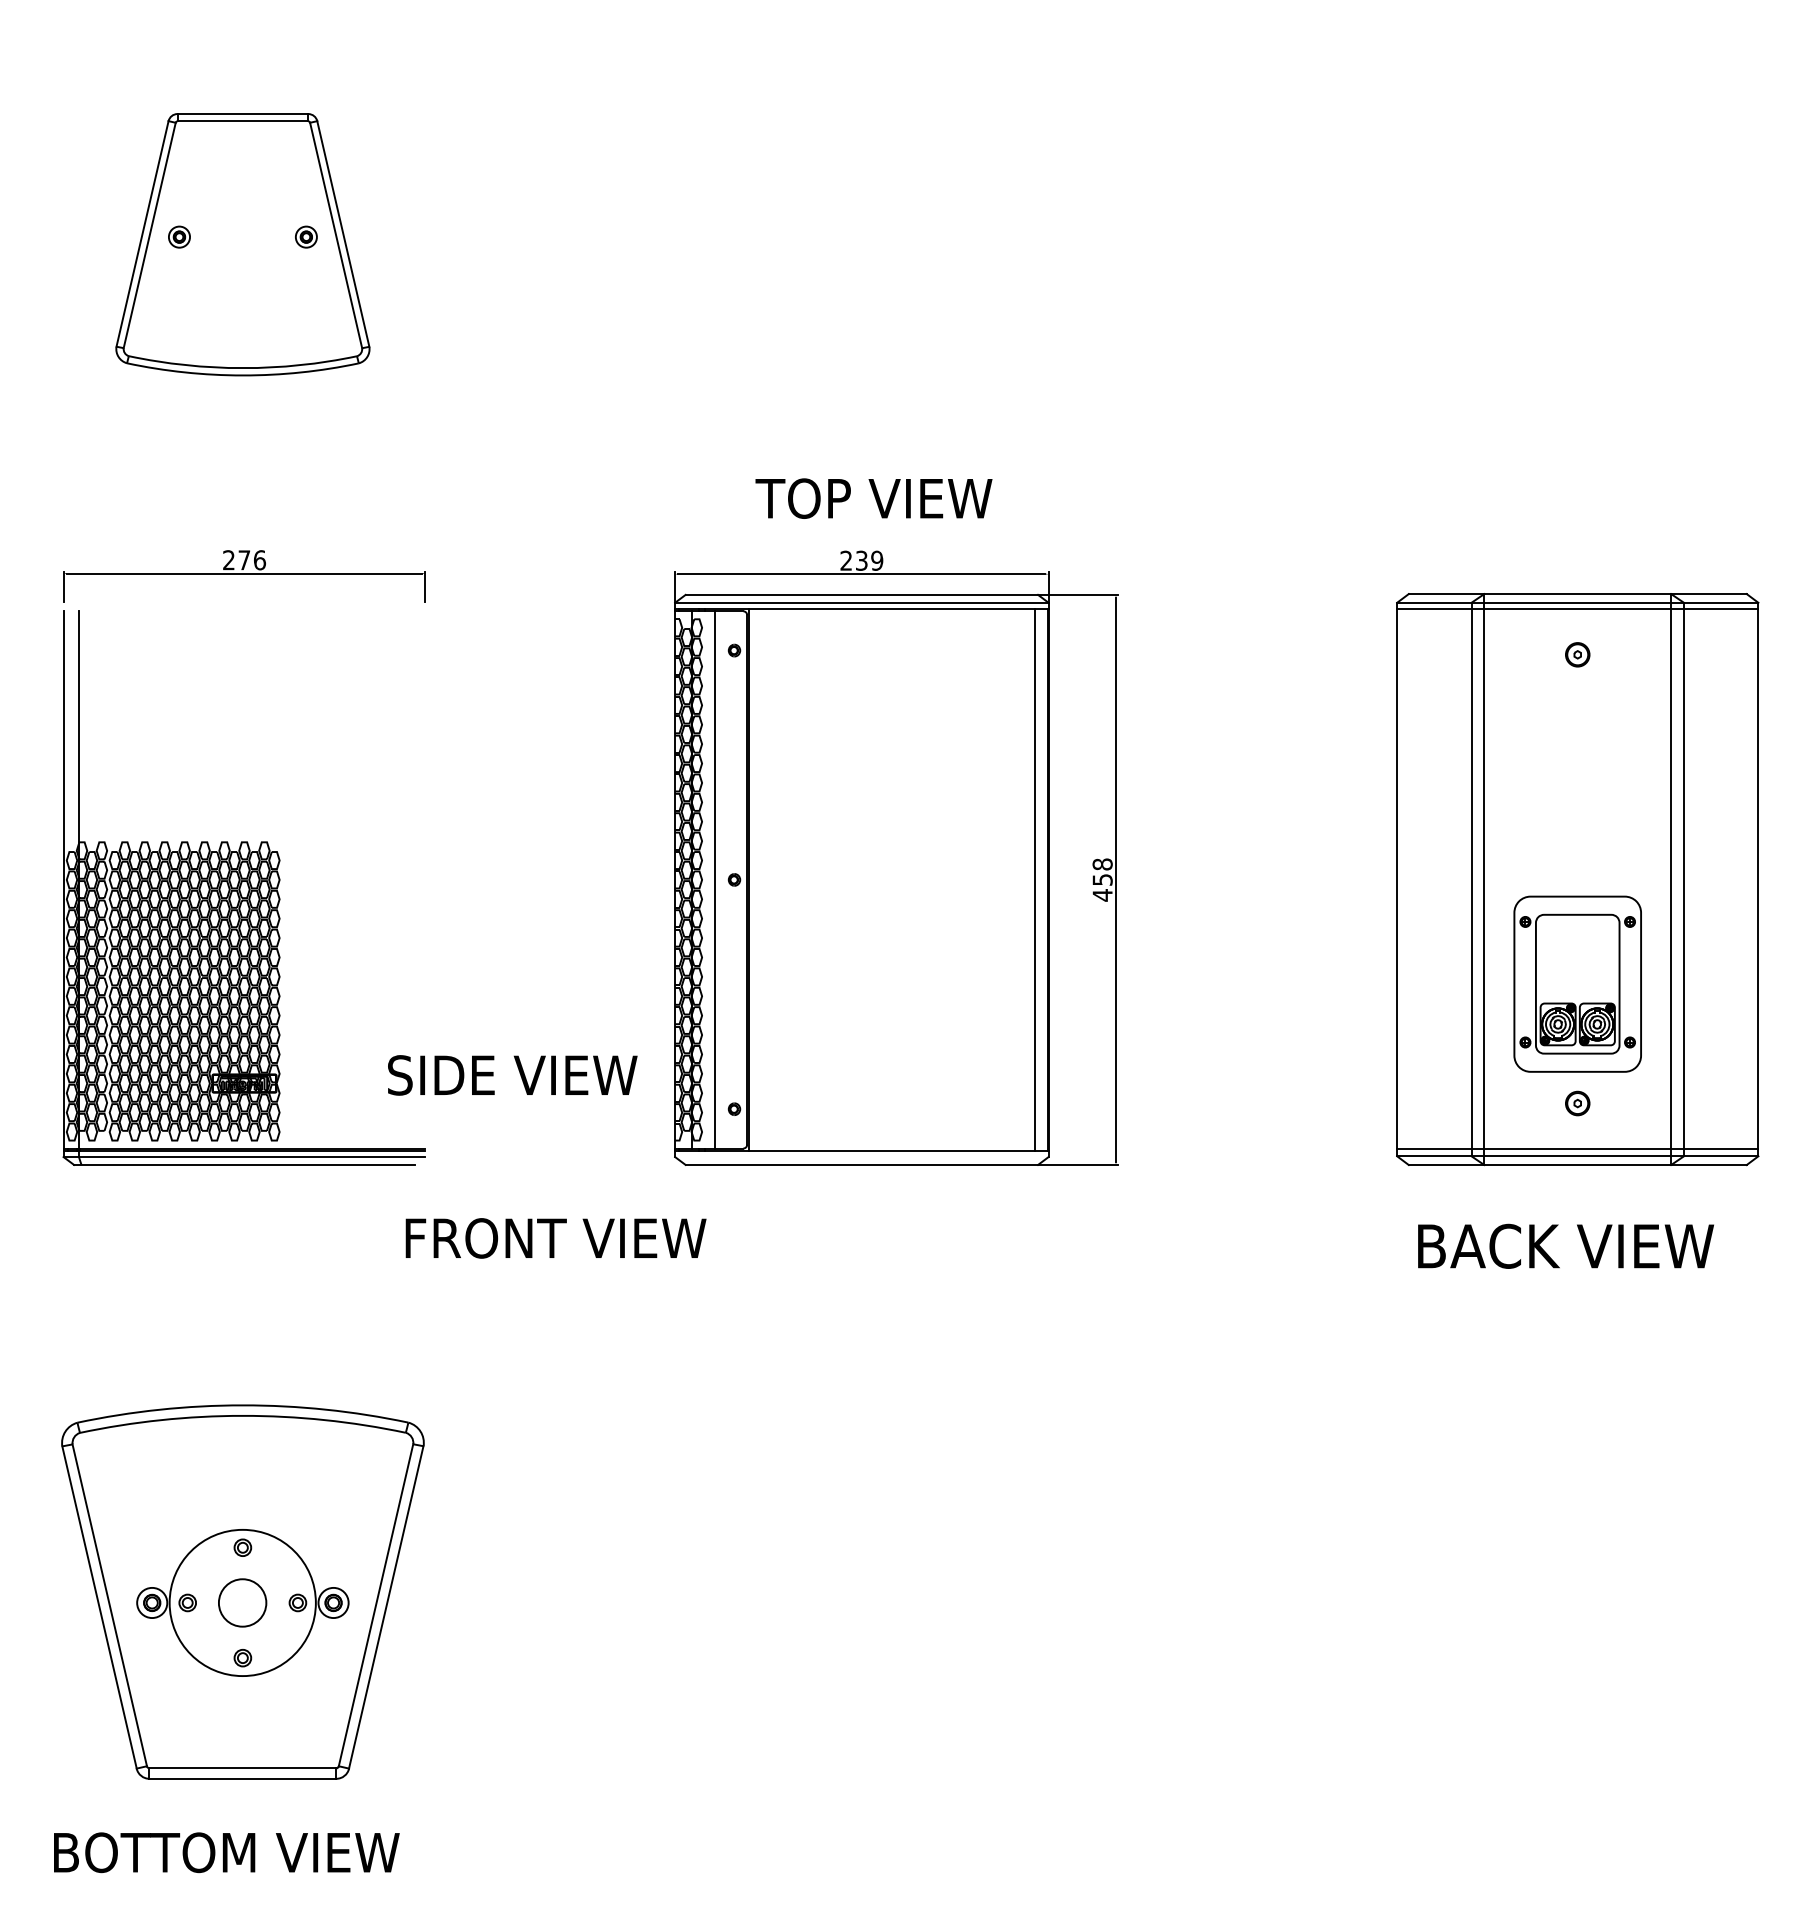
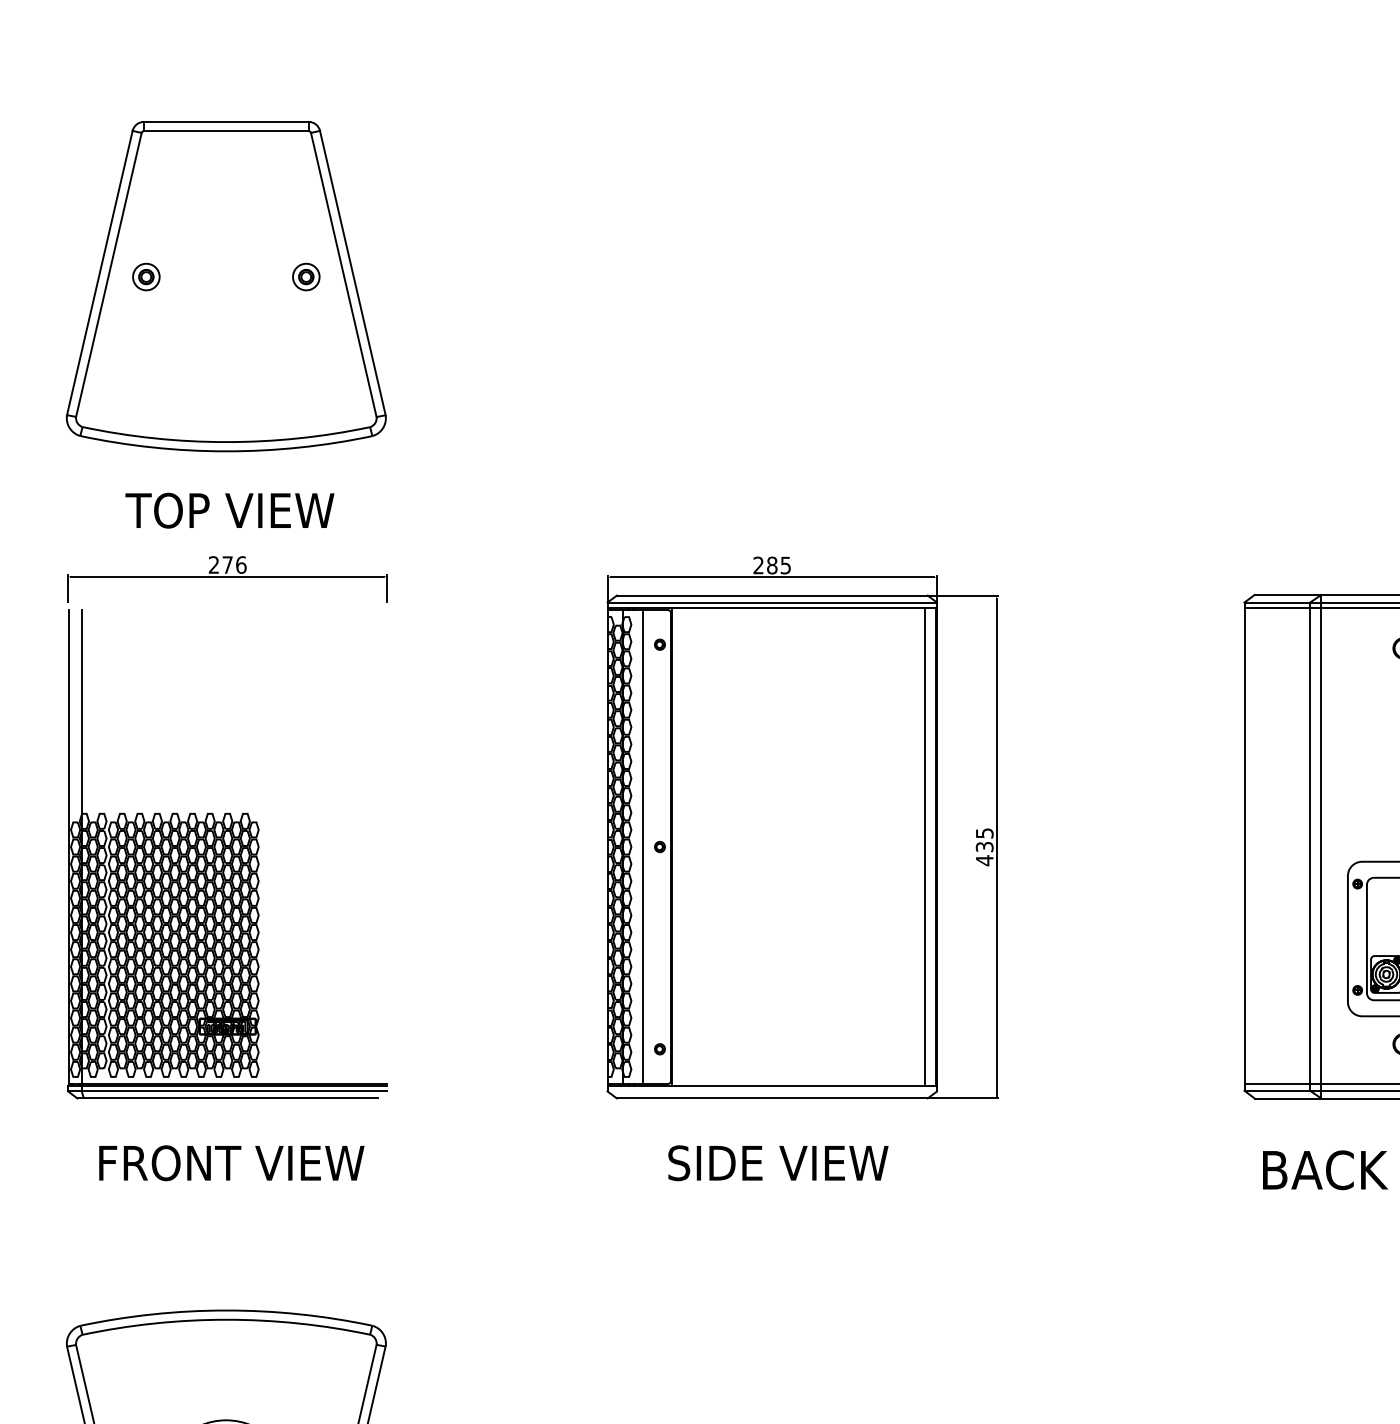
part: (242, 244) -> (225, 286), size x1.43
text: (873, 498) -> (229, 510), moved
text: (869, 560) -> (779, 565), 239 -> 285
text: (1102, 871) -> (984, 839), 458 -> 435
text: (512, 1075) -> (778, 1163), moved
text: (555, 1238) -> (231, 1163), moved

